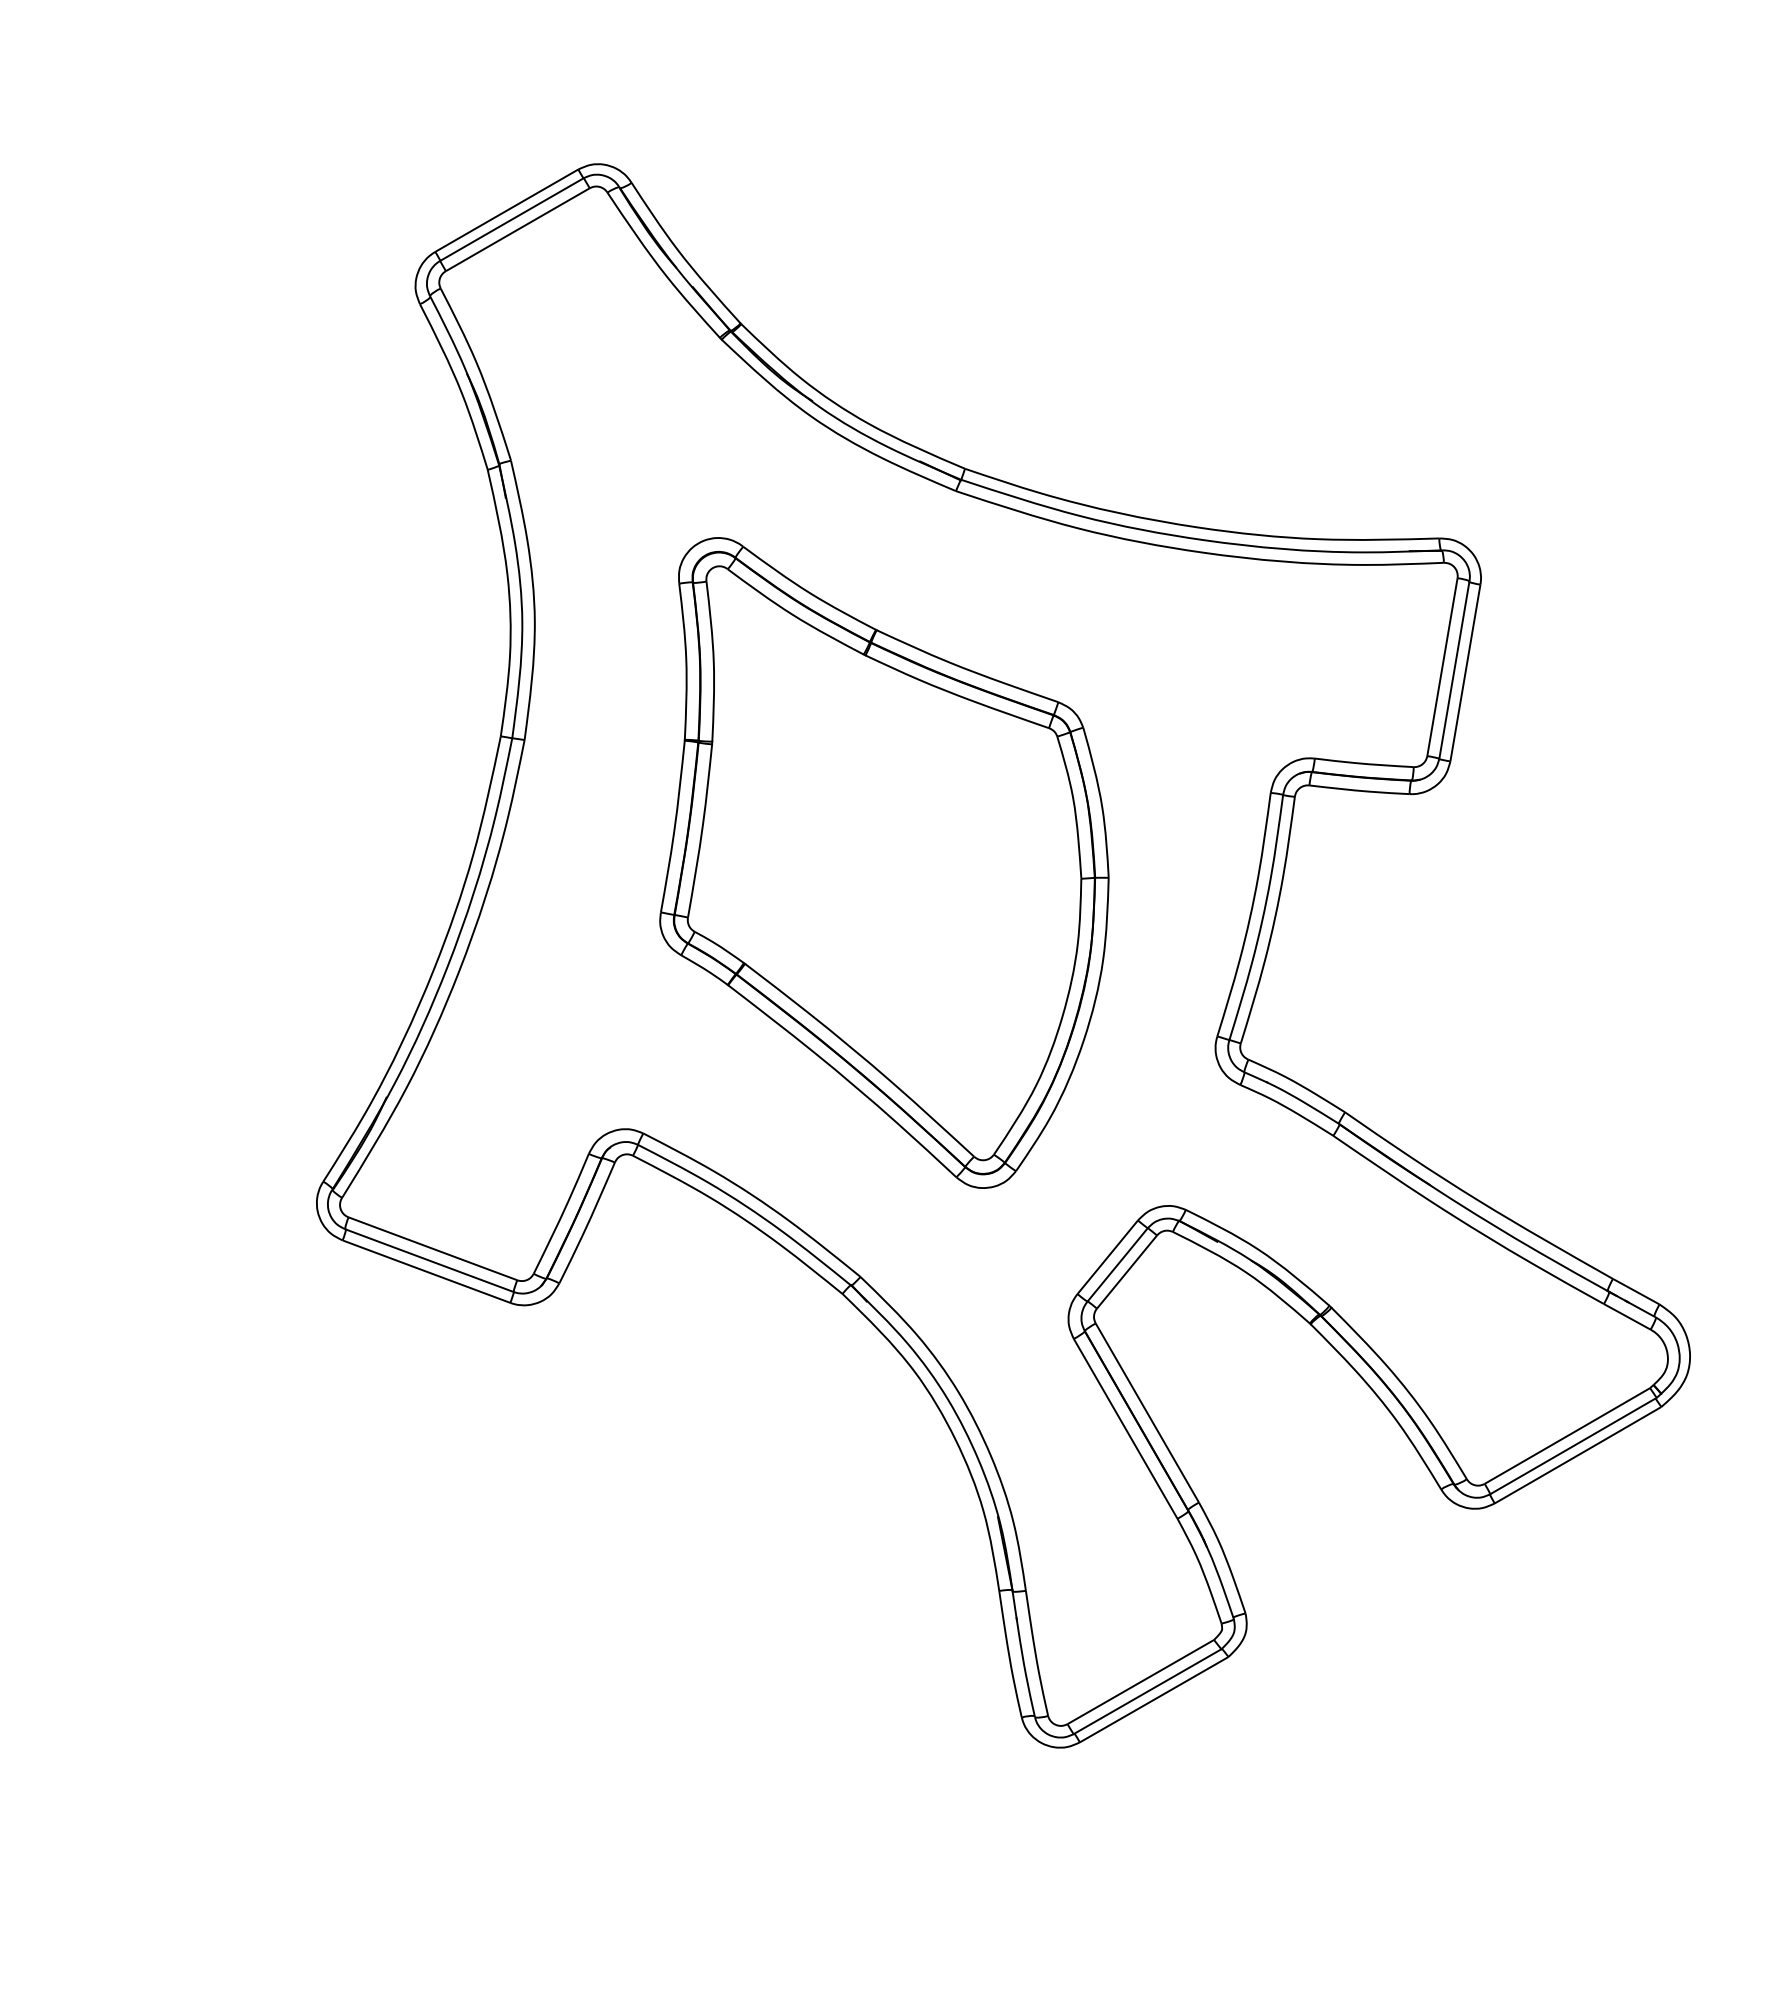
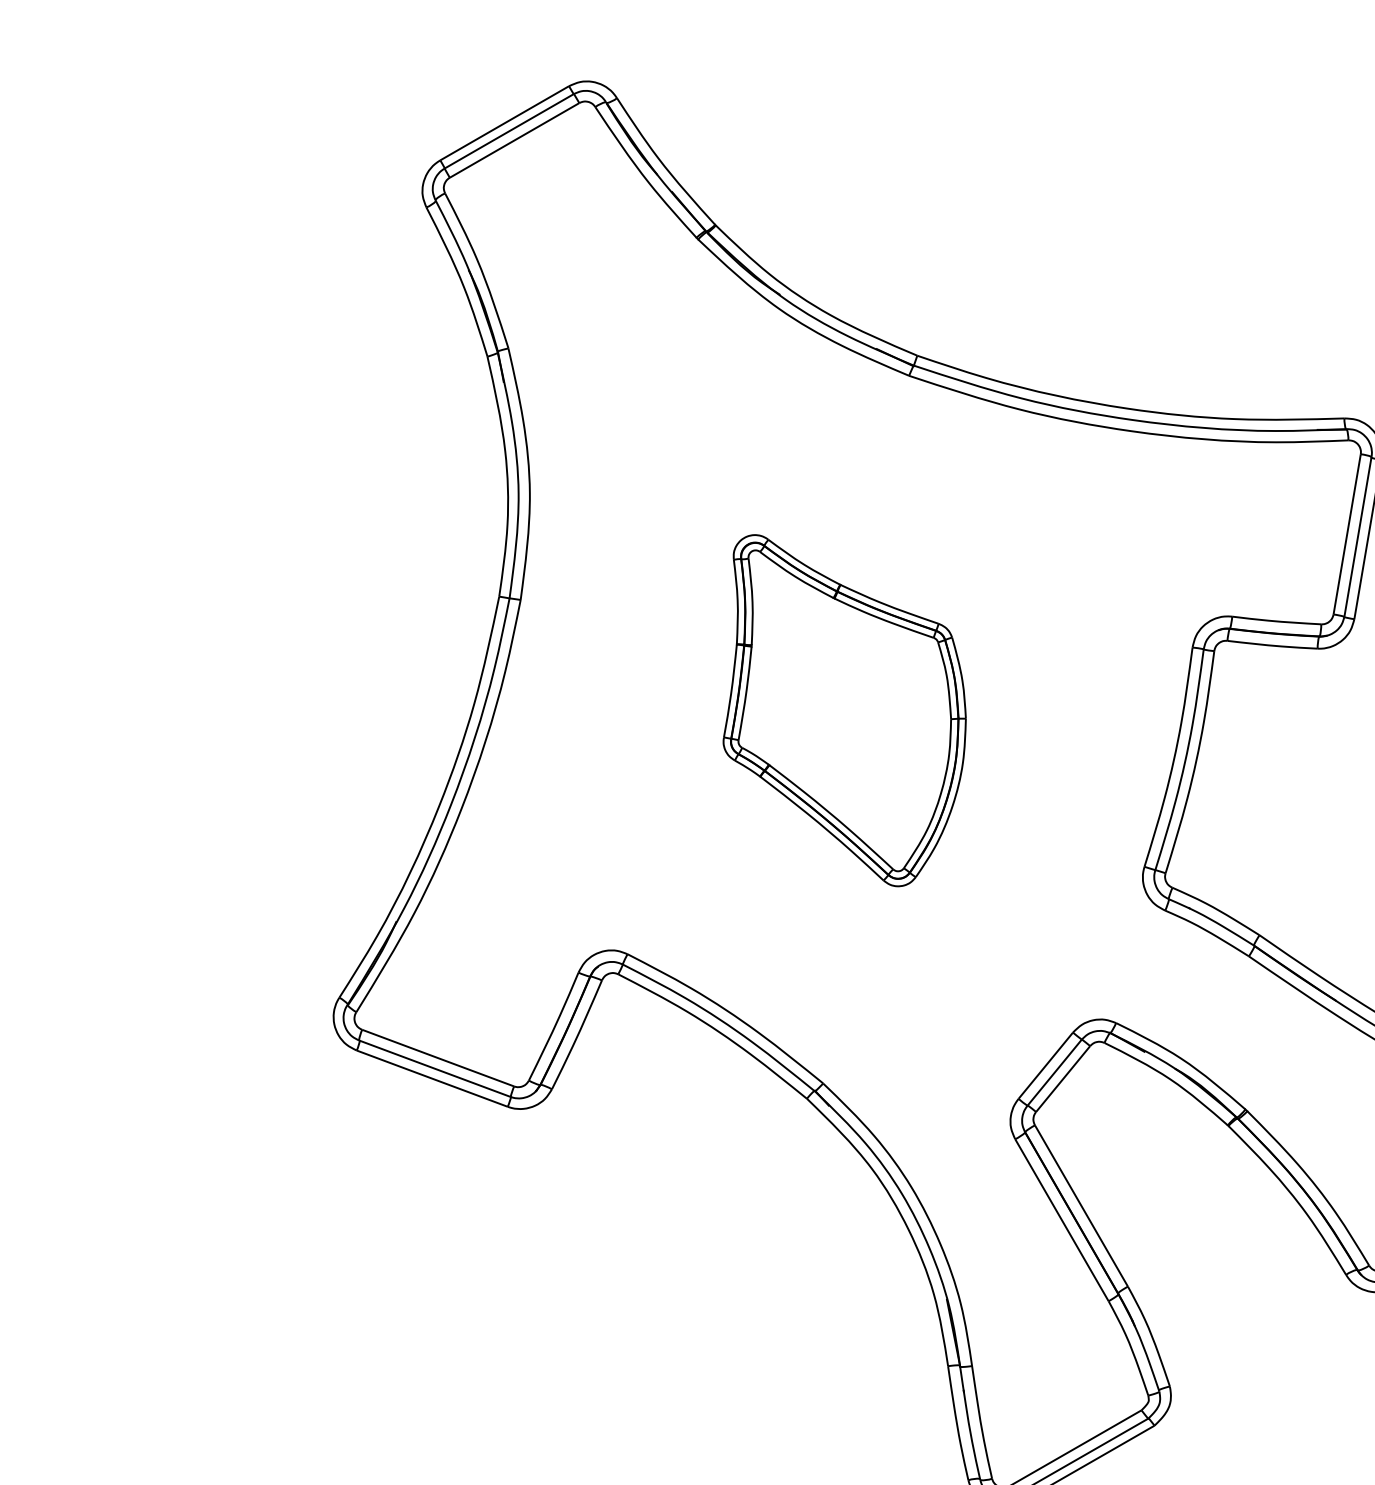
part: (884, 862) -> (844, 710), size x0.6

